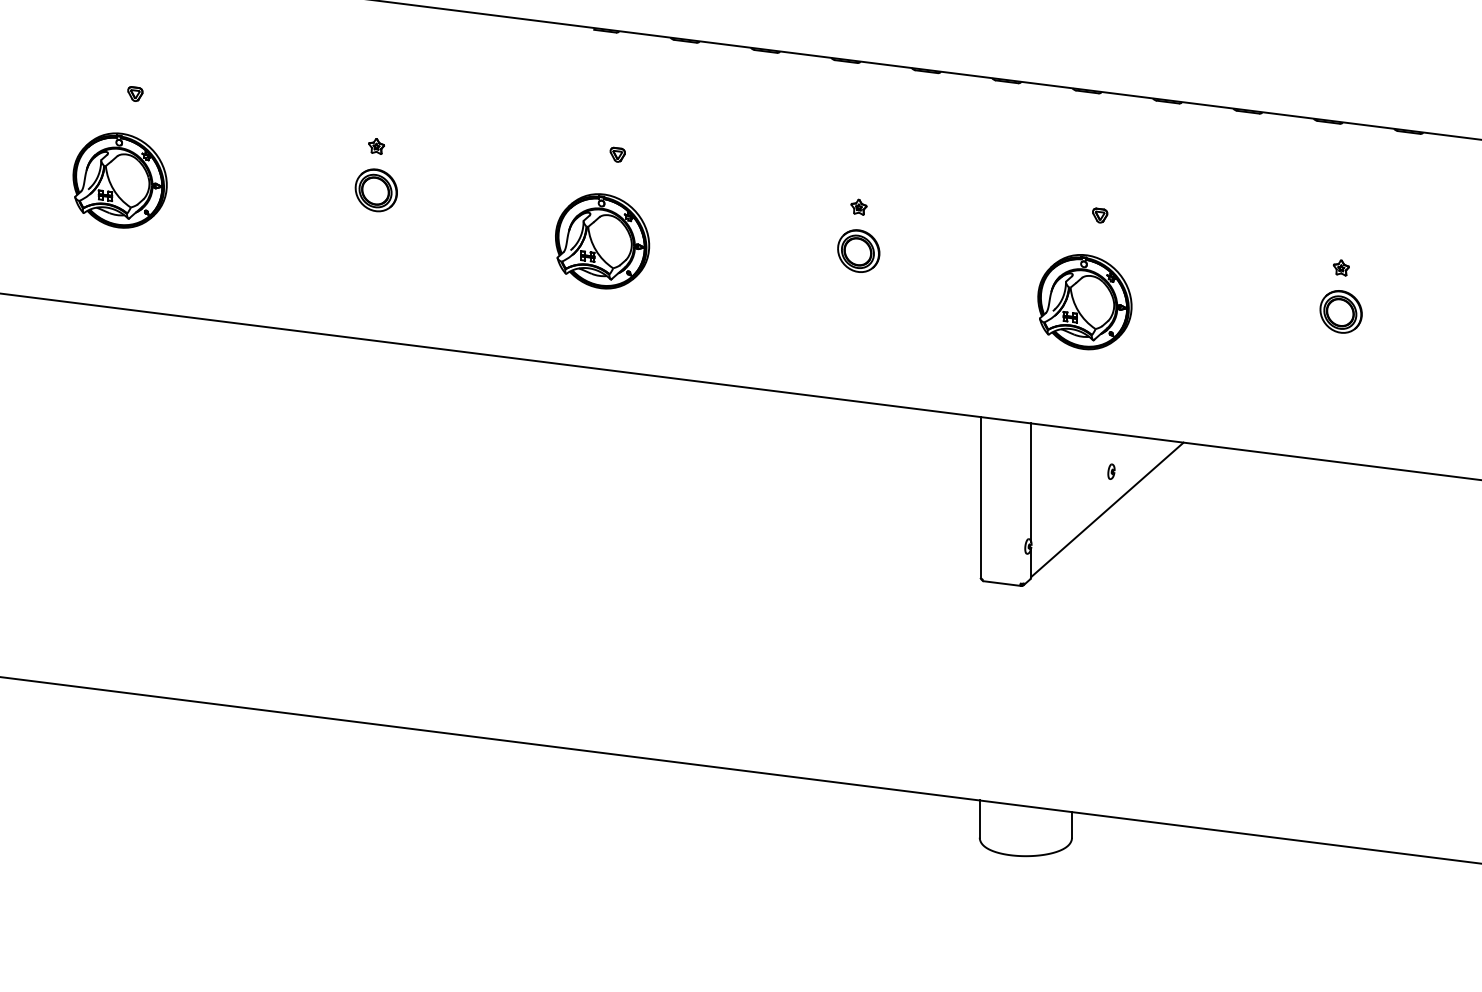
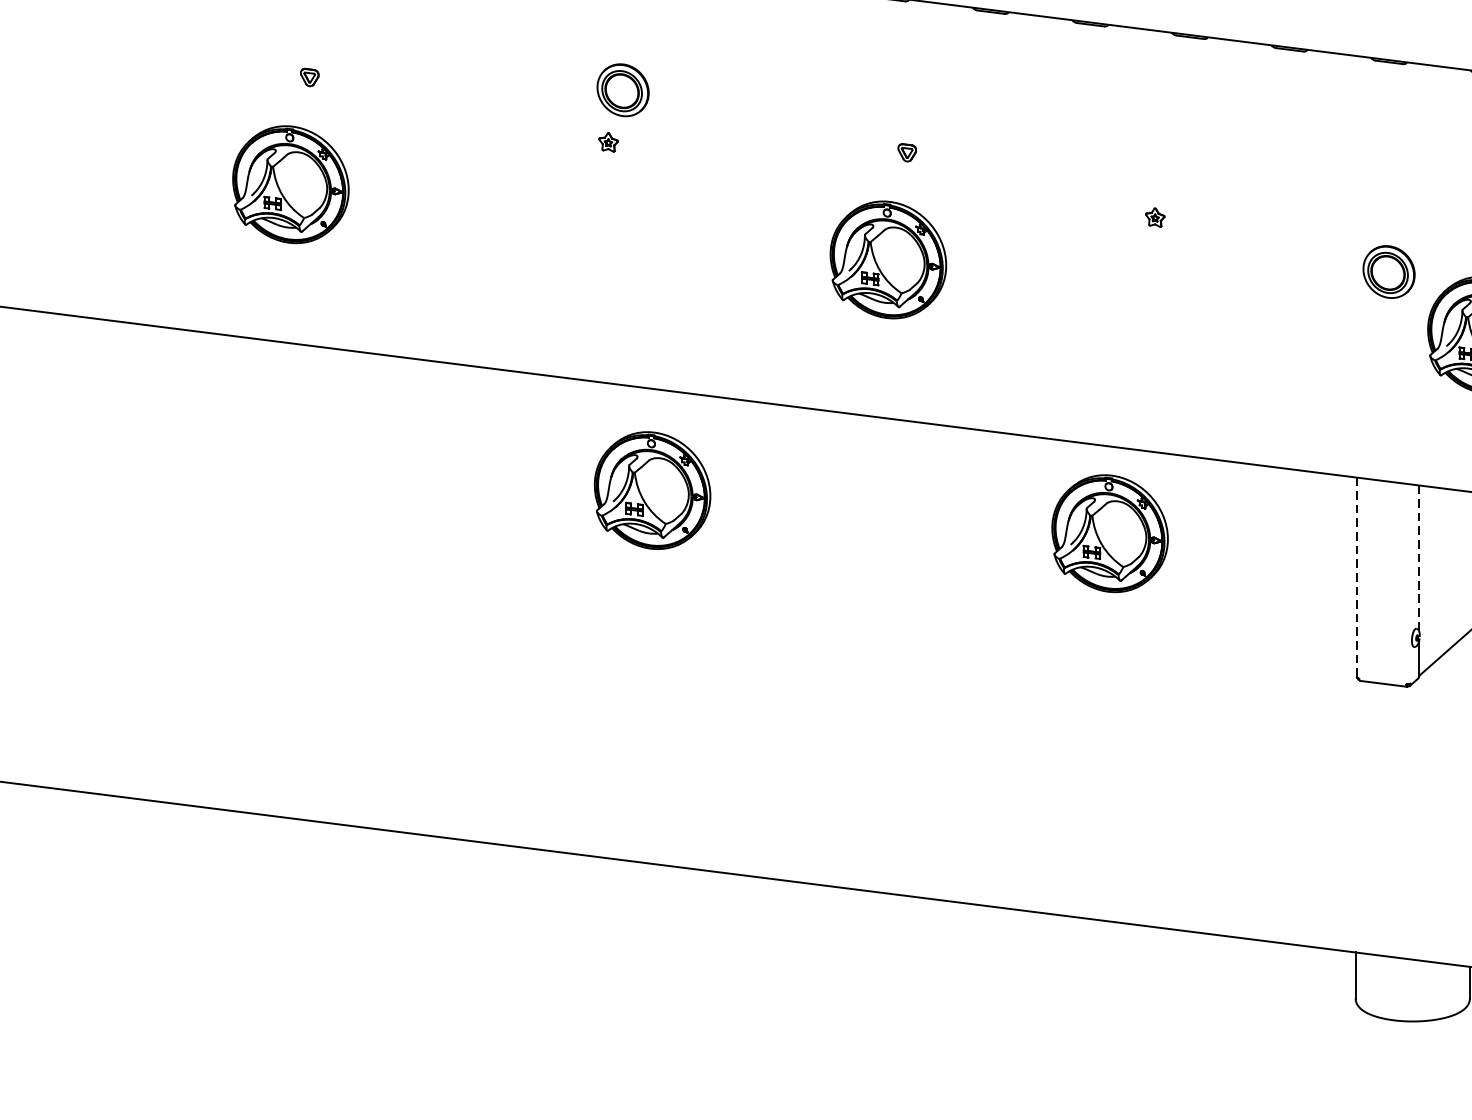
part: (375, 190) -> (622, 90), moved
part: (858, 206) -> (1154, 216), moved
part: (858, 250) -> (1388, 271), moved
part: (411, 427) -> (651, 490), added
part: (781, 462) -> (1110, 533), added
line: (1031, 482) -> (1419, 558), solid -> dashed
line: (980, 498) -> (1356, 578), solid -> dashed

